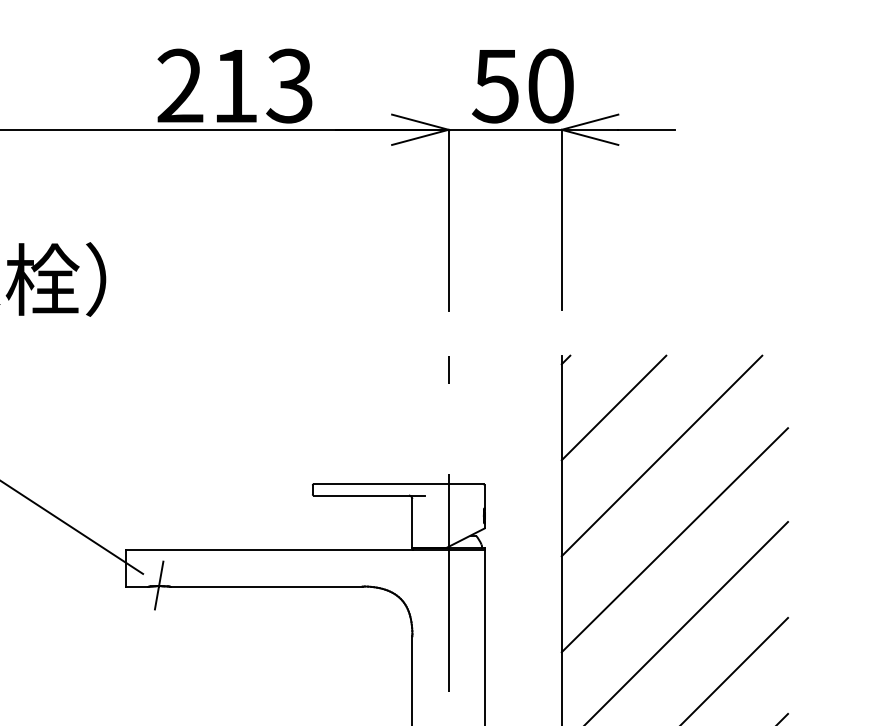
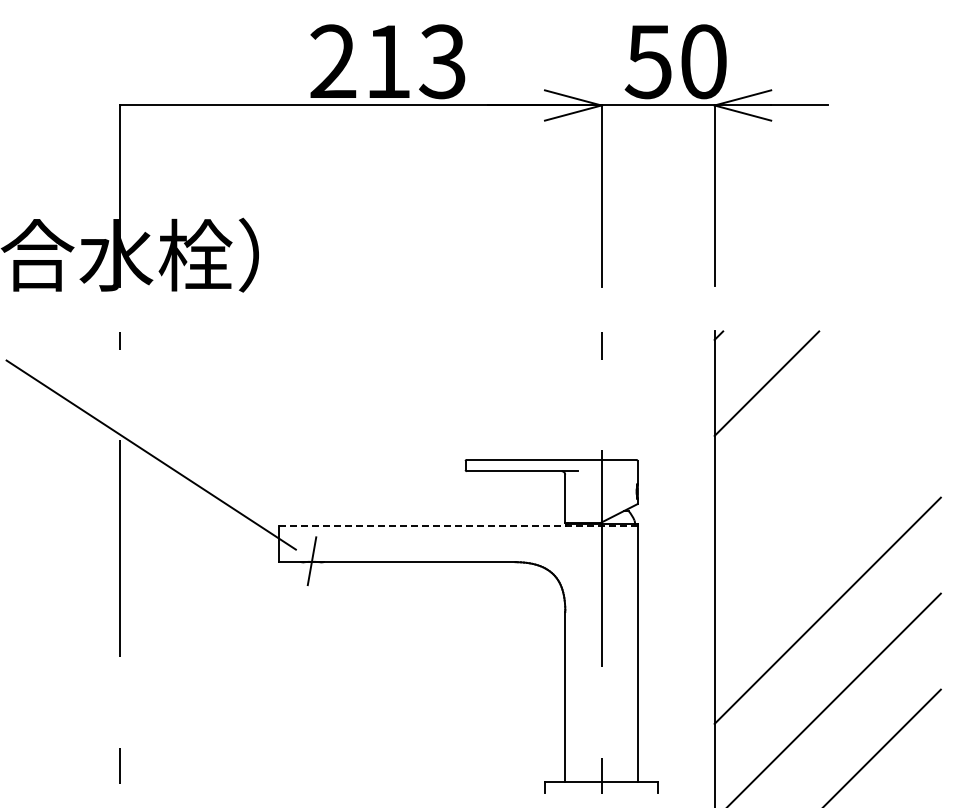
line: (661, 455) -> (814, 431), removed
line: (674, 539) -> (827, 515), removed
line: (304, 549) -> (457, 525), solid -> dashed

